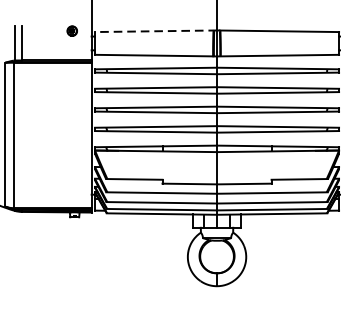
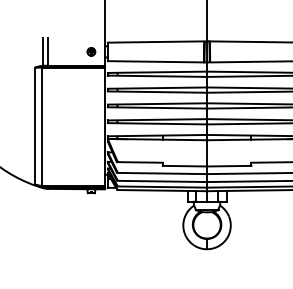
part: (72, 30) -> (91, 51), moved
line: (156, 31) -> (157, 42), dashed -> solid

